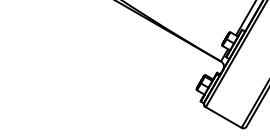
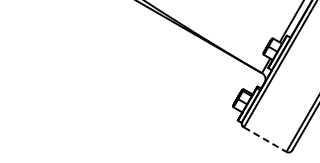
line: (223, 117) -> (265, 139), solid -> dashed

